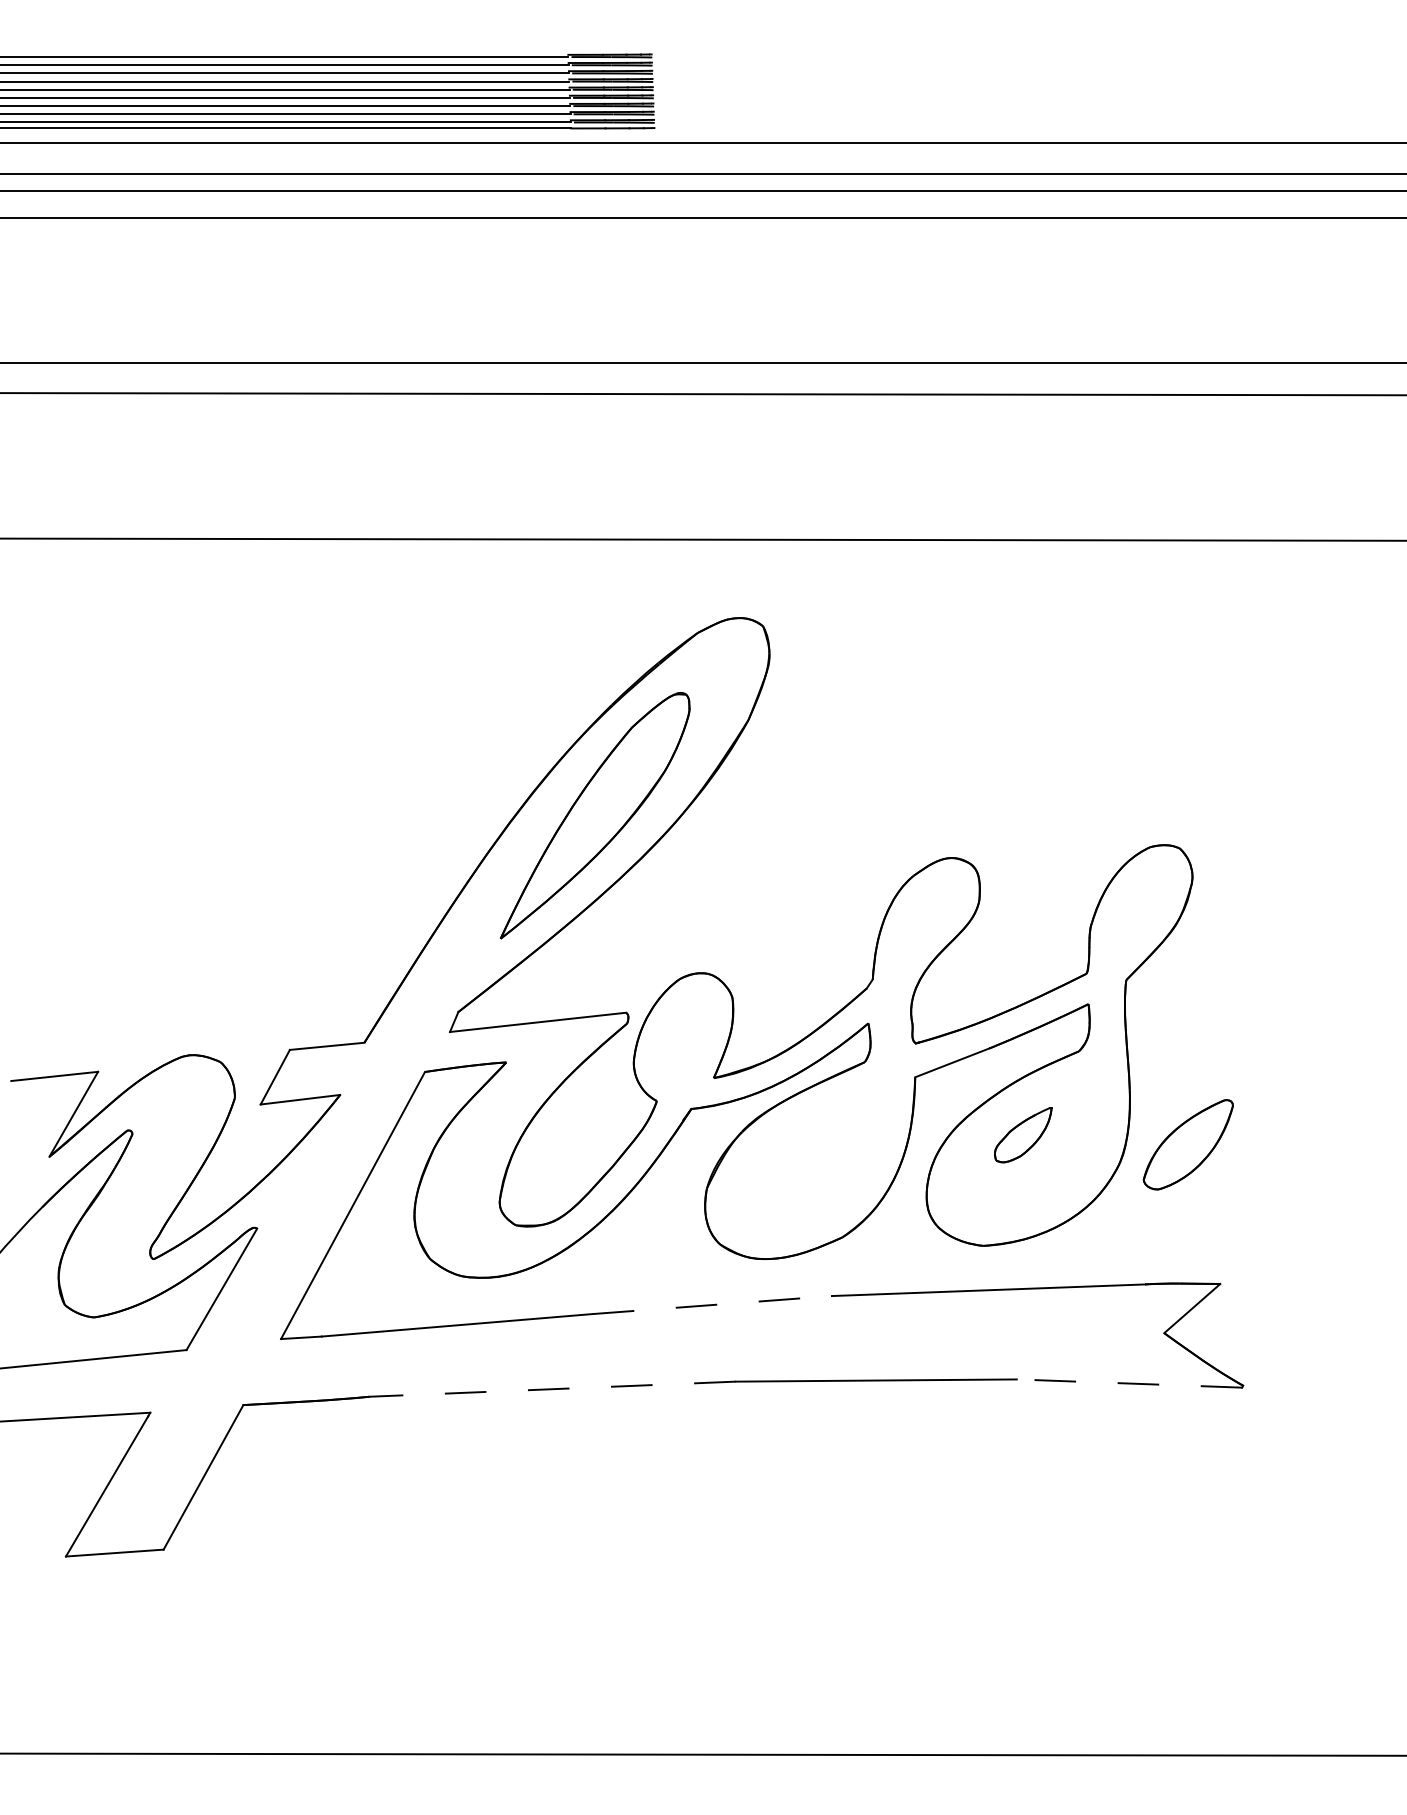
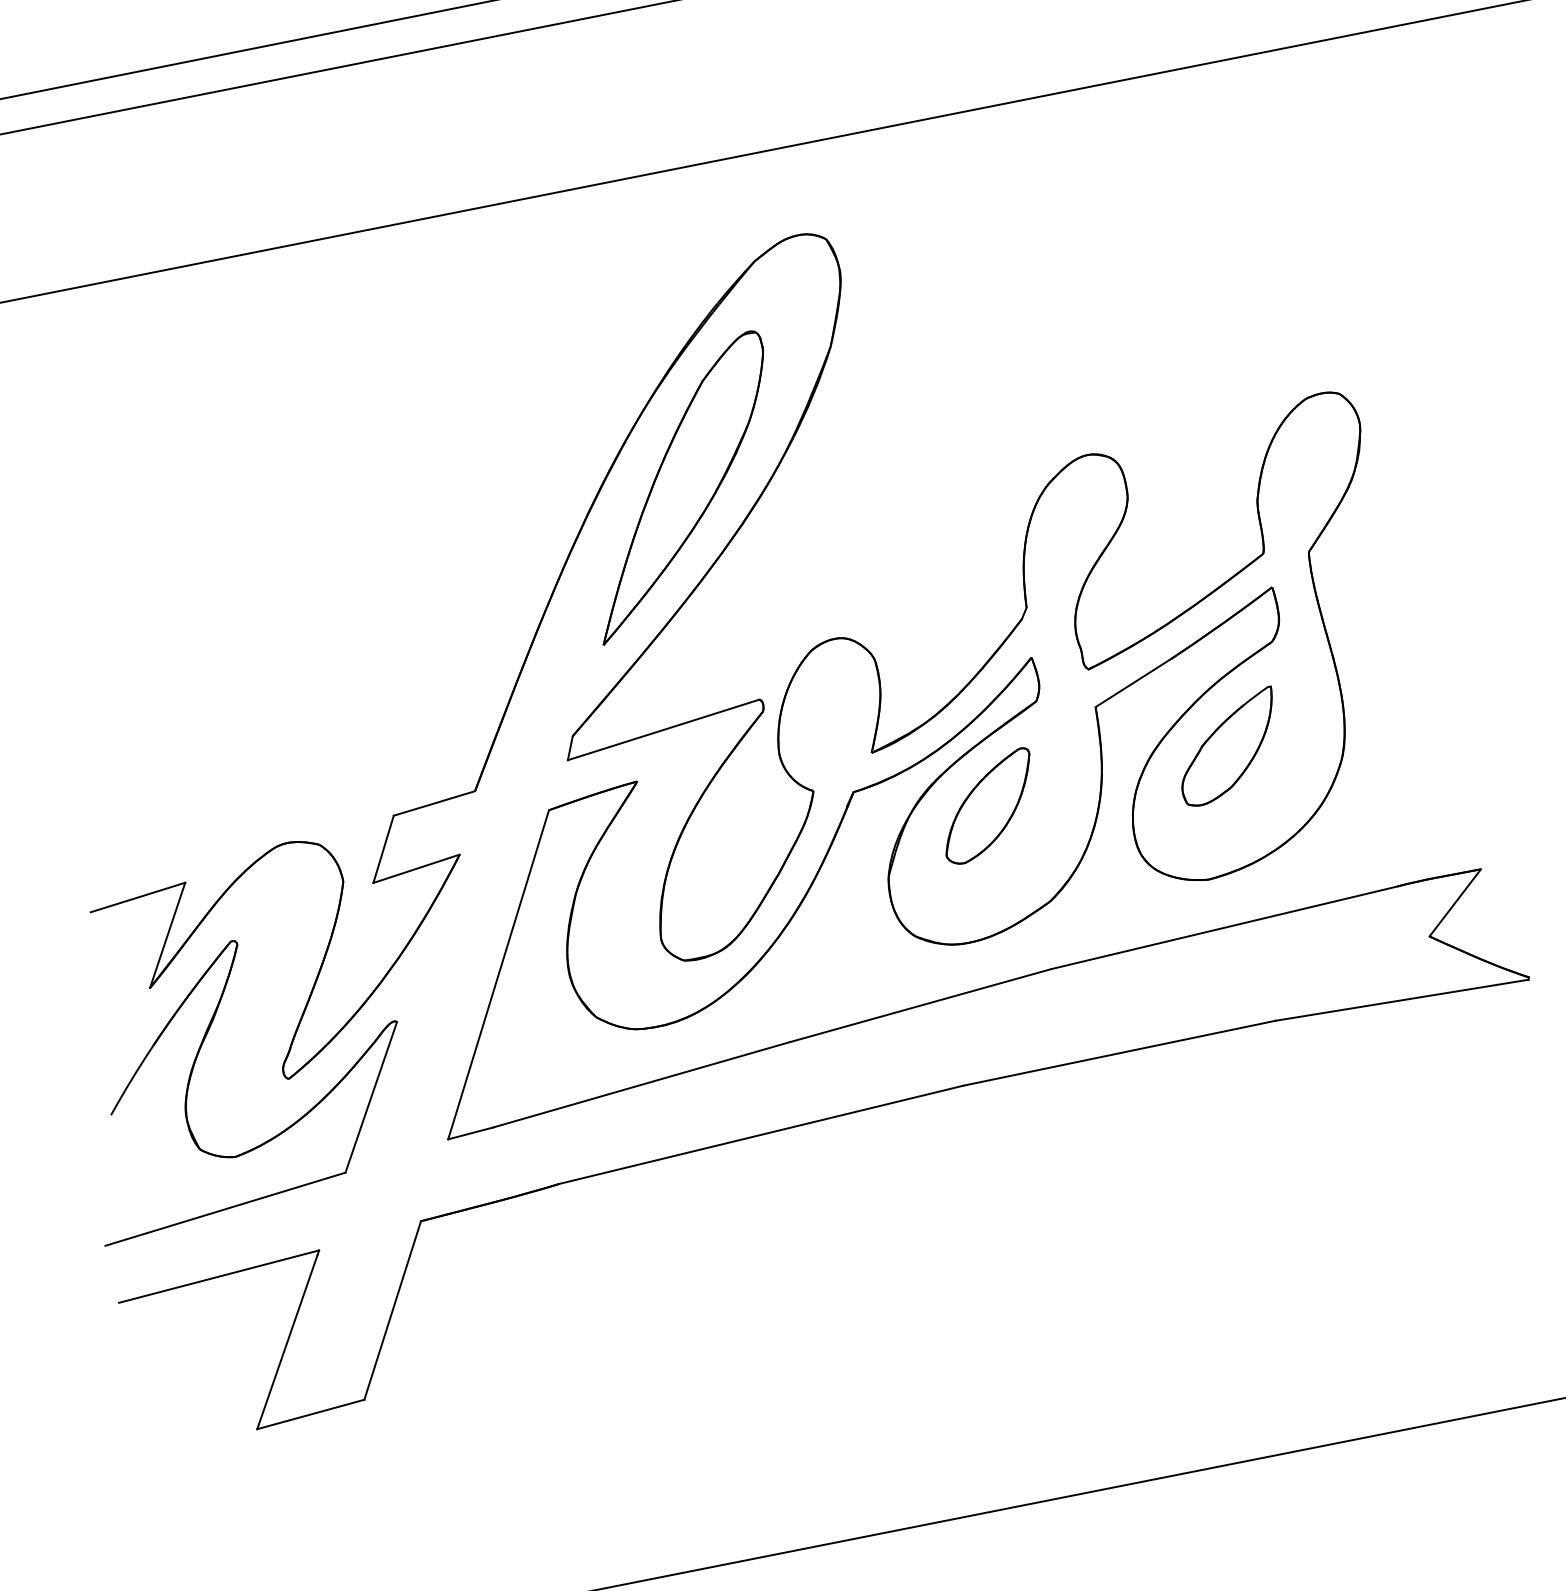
part: (1023, 1135) -> (1229, 747), size x1.67
part: (1187, 1144) -> (987, 806), moved
line: (712, 1305) -> (920, 1006), dashed -> solid
line: (1129, 1383) -> (1402, 1000), dashed -> solid
line: (552, 1389) -> (761, 1135), dashed -> solid

